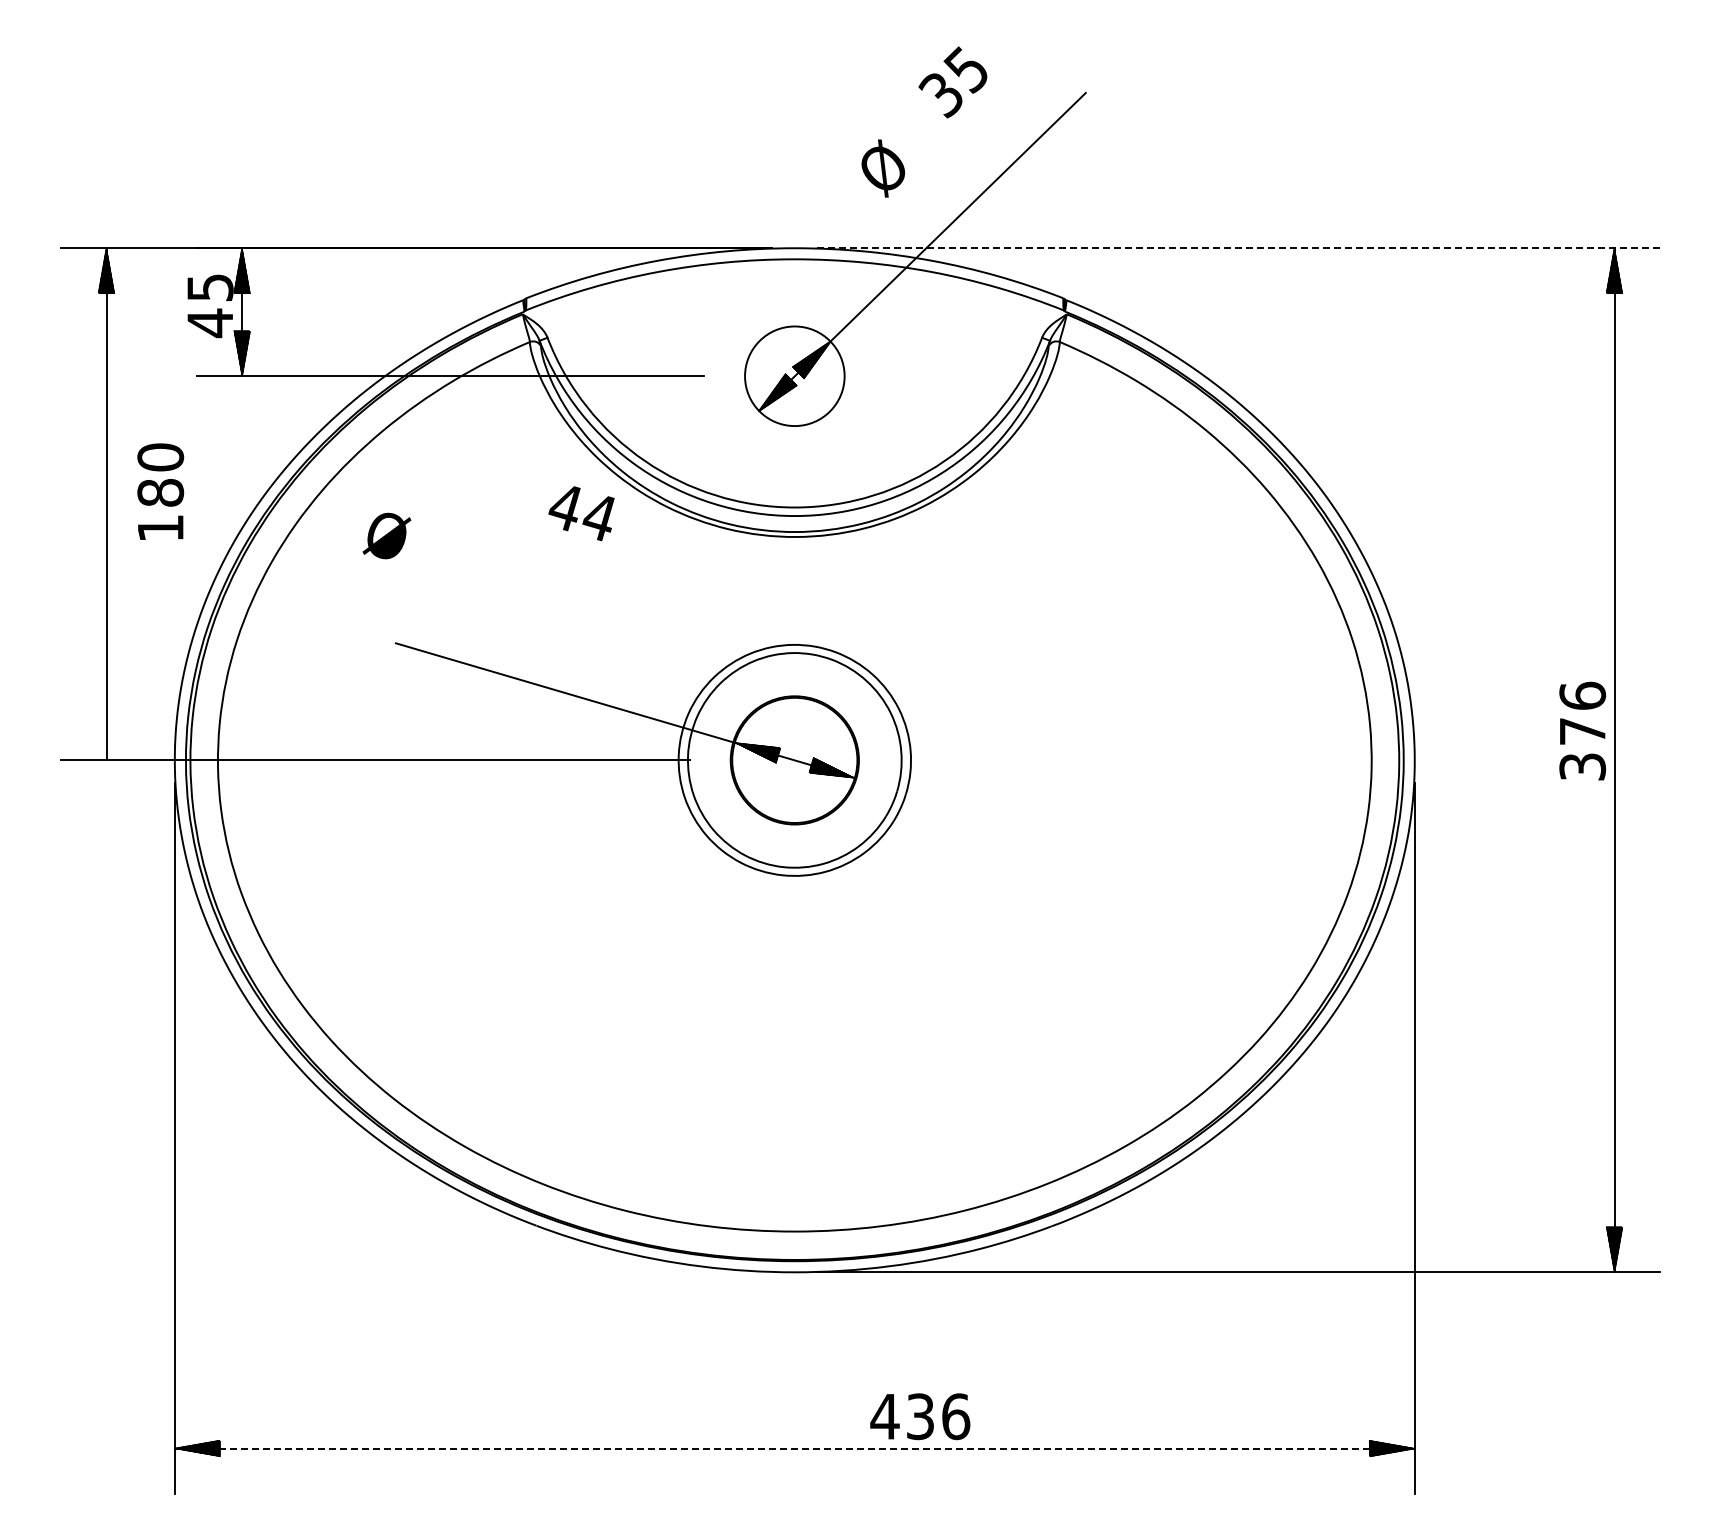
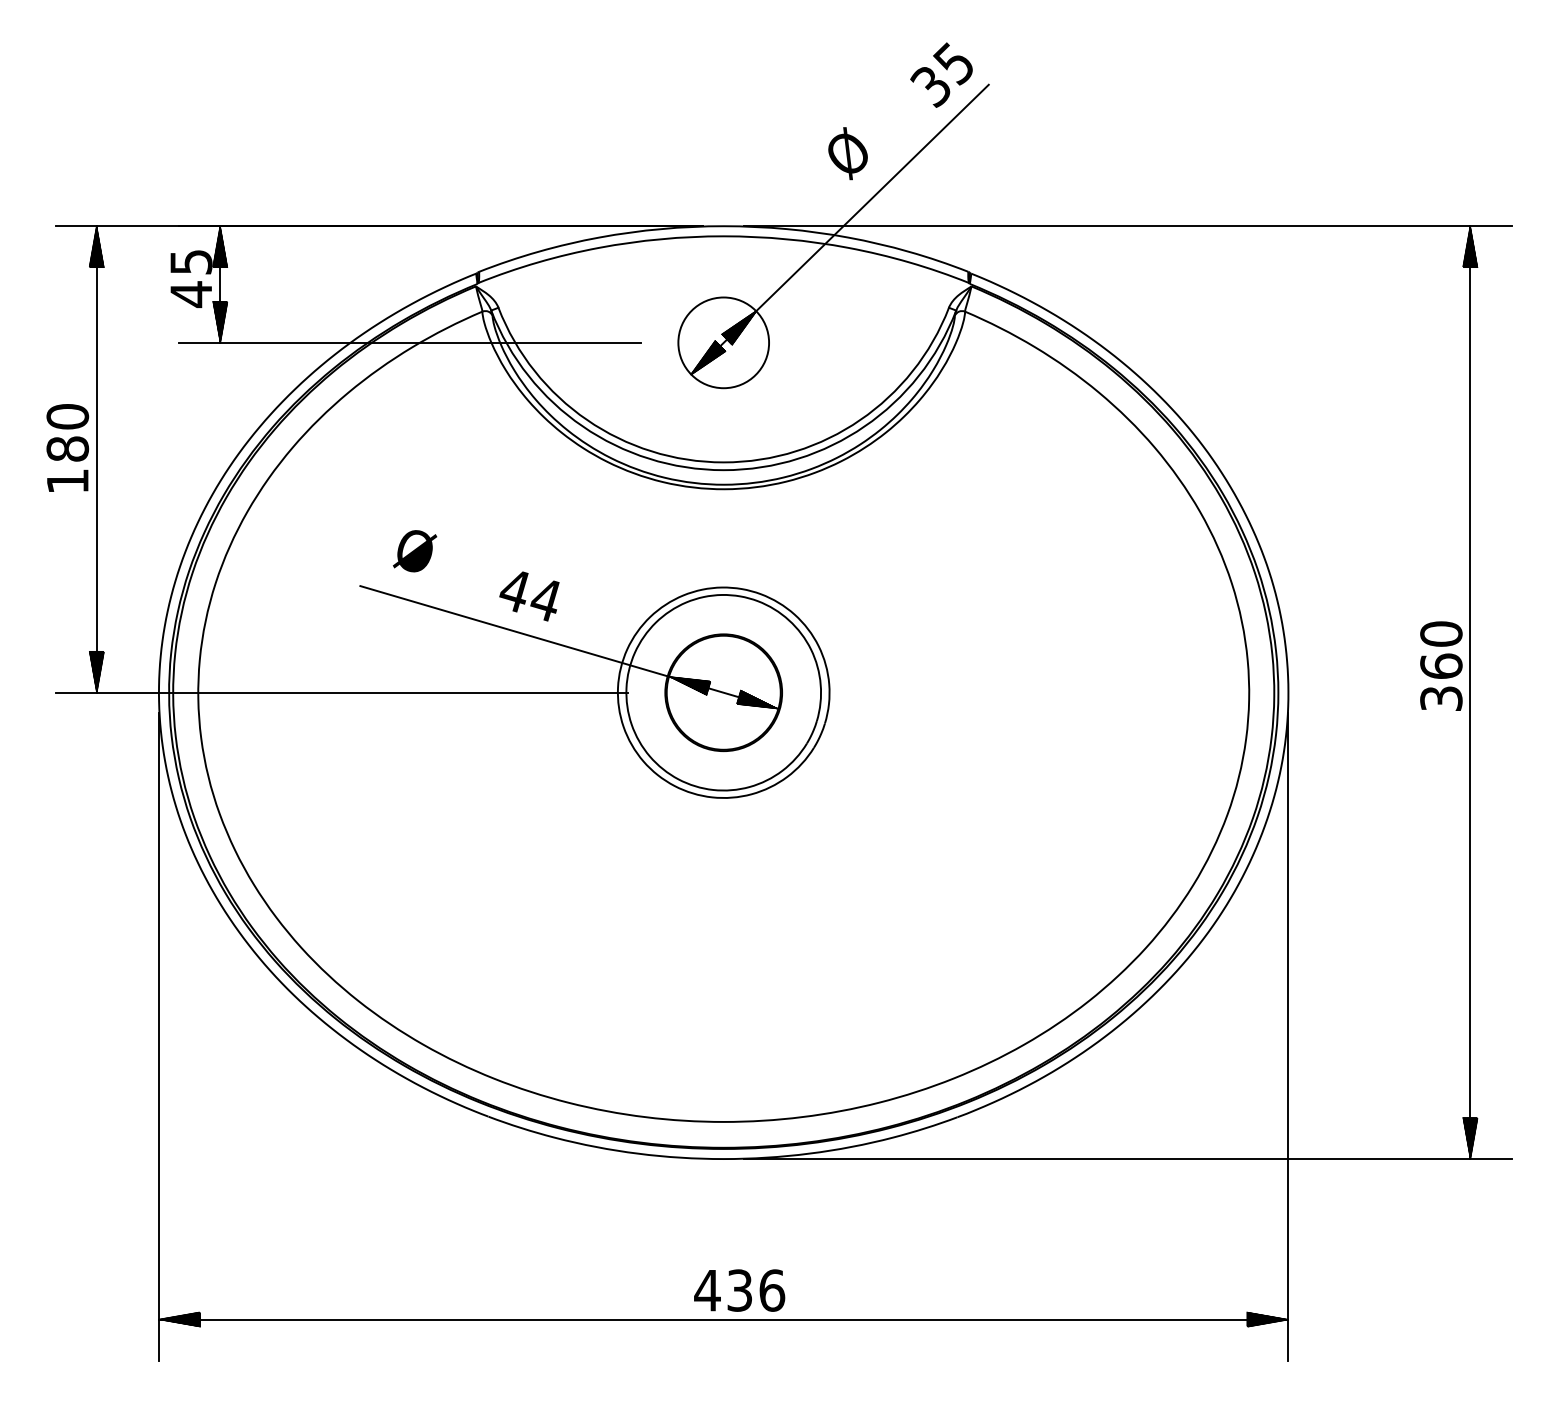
text: (952, 82) -> (941, 75), moved
text: (883, 168) -> (848, 153), moved
line: (1239, 248) -> (1128, 226), dashed -> solid
text: (160, 491) -> (67, 447), moved
text: (581, 513) -> (529, 596), moved
text: (386, 535) -> (414, 550), moved
text: (1582, 713) -> (1441, 650), 376 -> 360
hatch: (106, 737) -> (96, 671), added
text: (920, 1416) -> (739, 1290), moved
line: (794, 1448) -> (723, 1319), dashed -> solid

